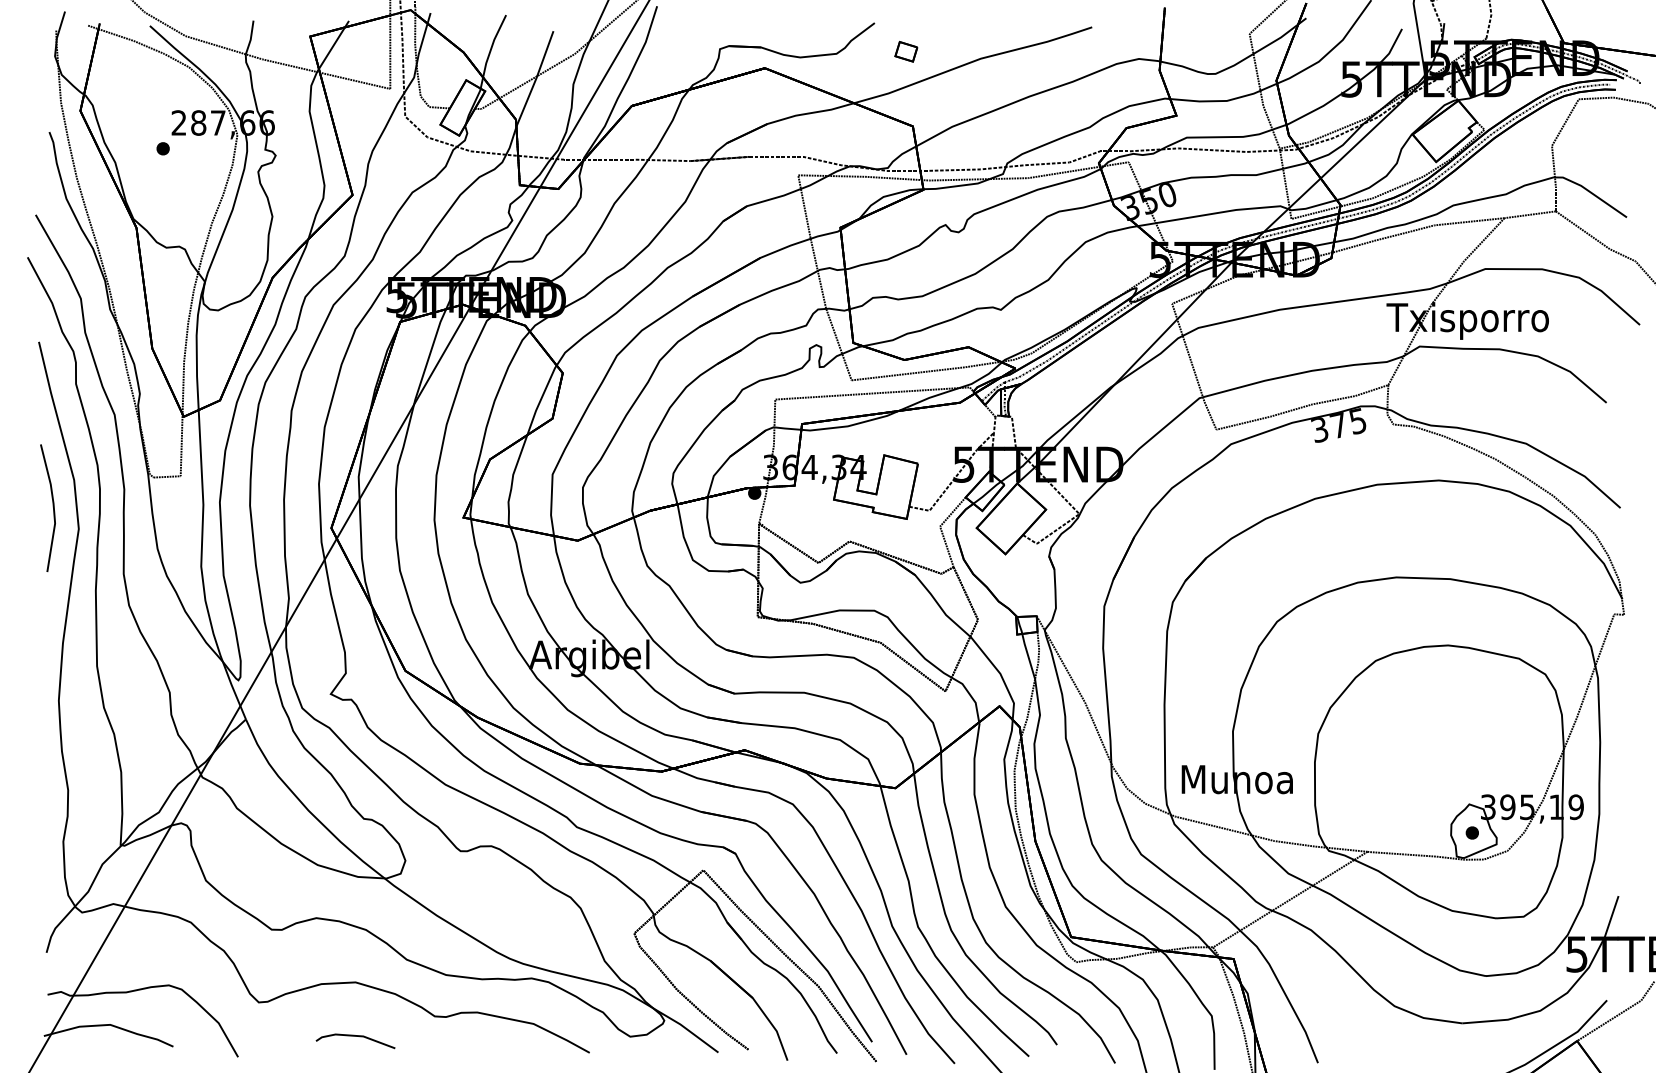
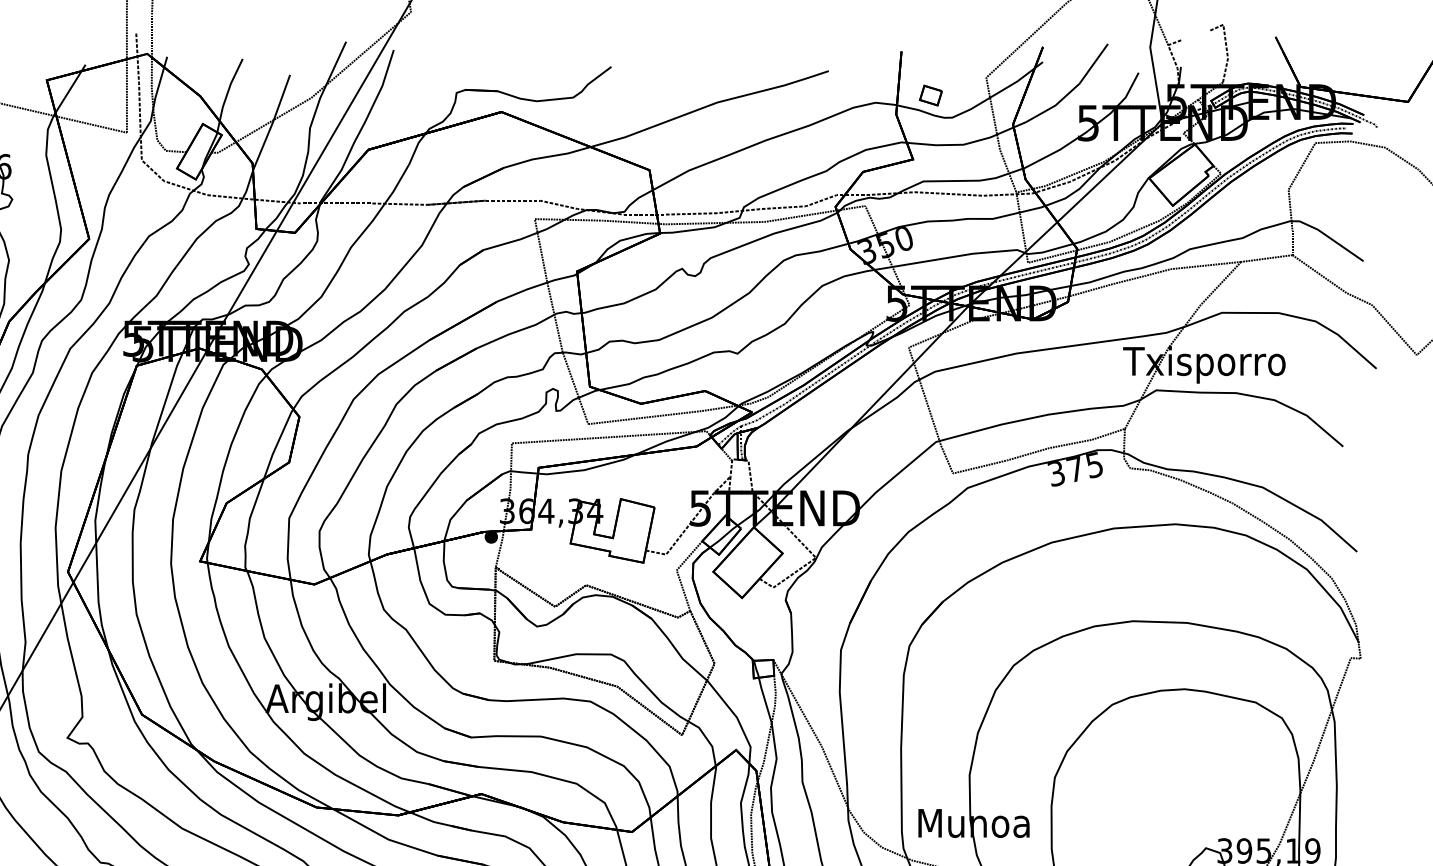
part: (906, 51) -> (931, 95), moved

